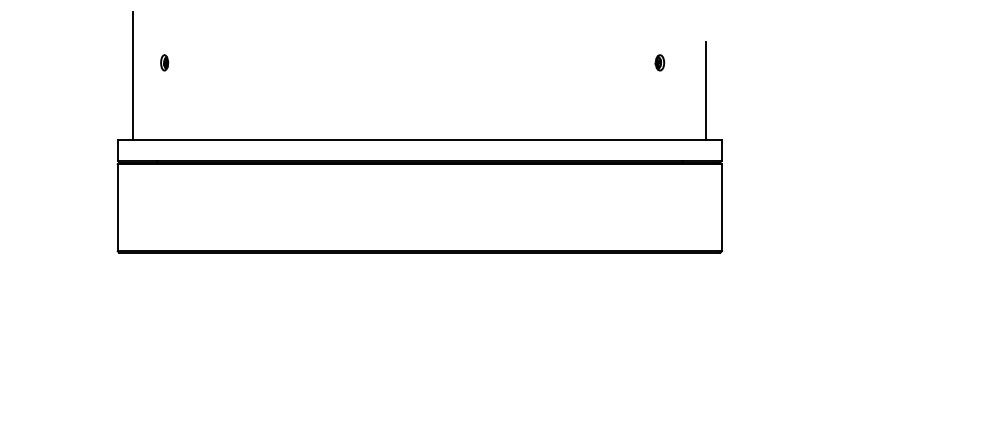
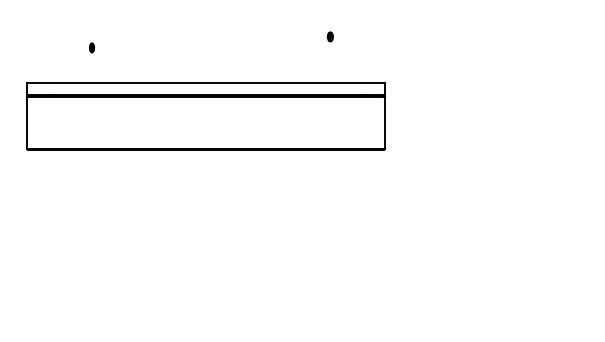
part: (165, 62) -> (92, 47), moved
part: (658, 62) -> (329, 36), moved
line: (133, 75) -> (36, 44), removed
line: (705, 90) -> (375, 53), removed

